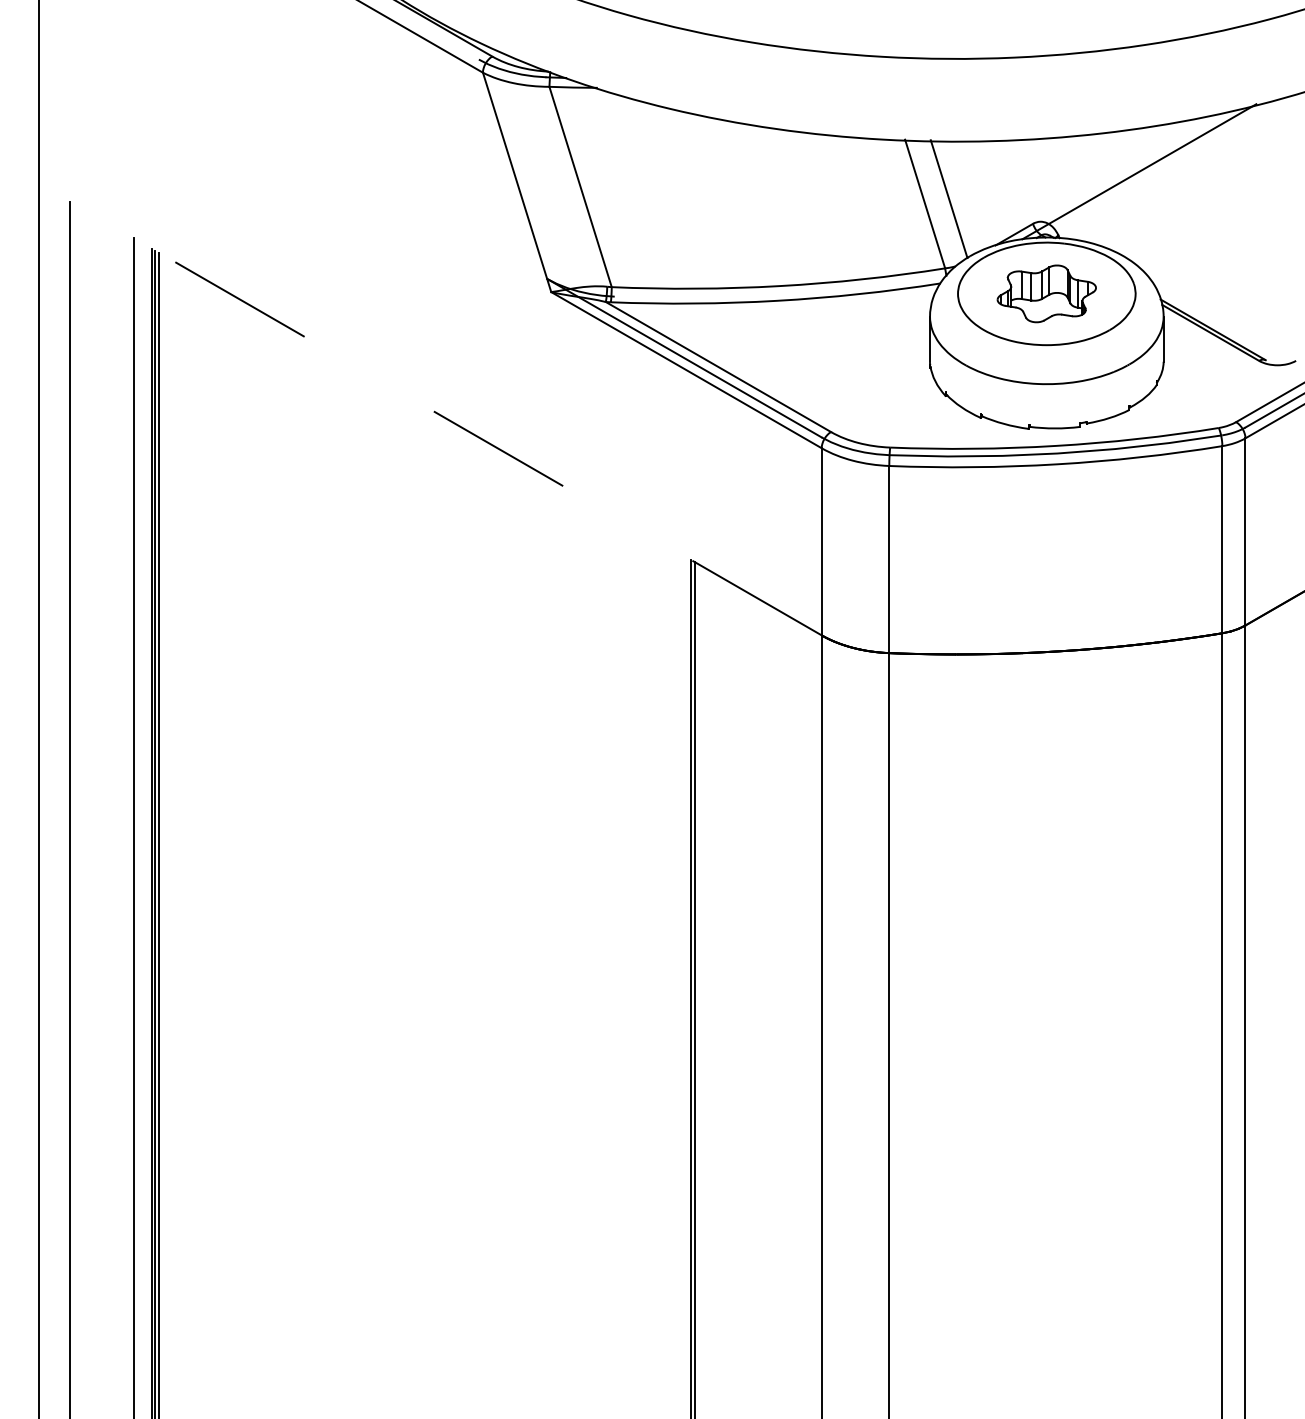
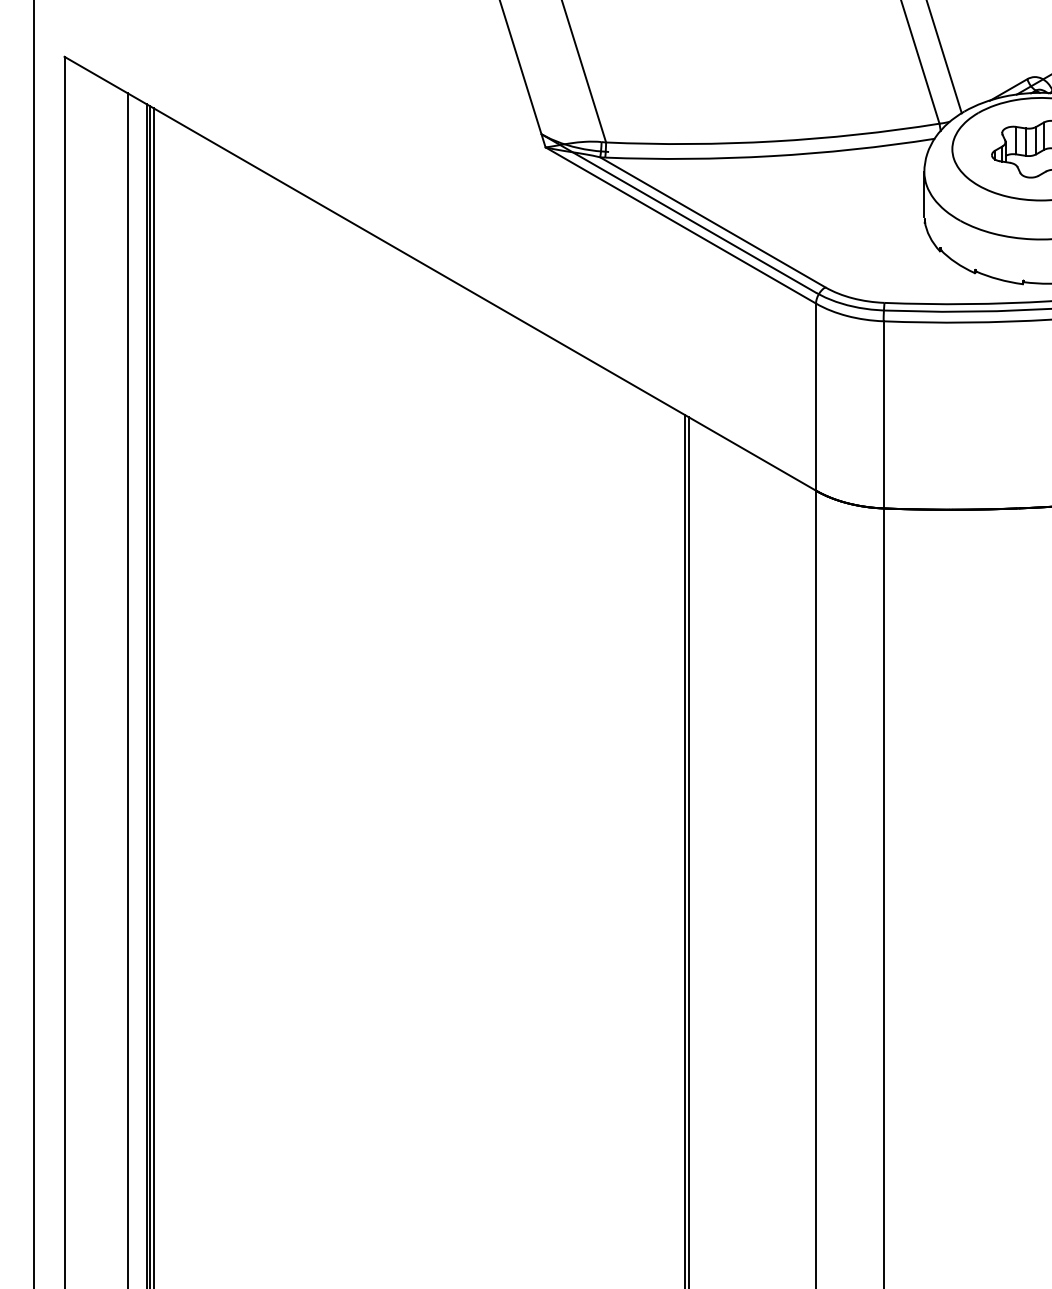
line: (445, 418) -> (439, 273), dashed -> solid

